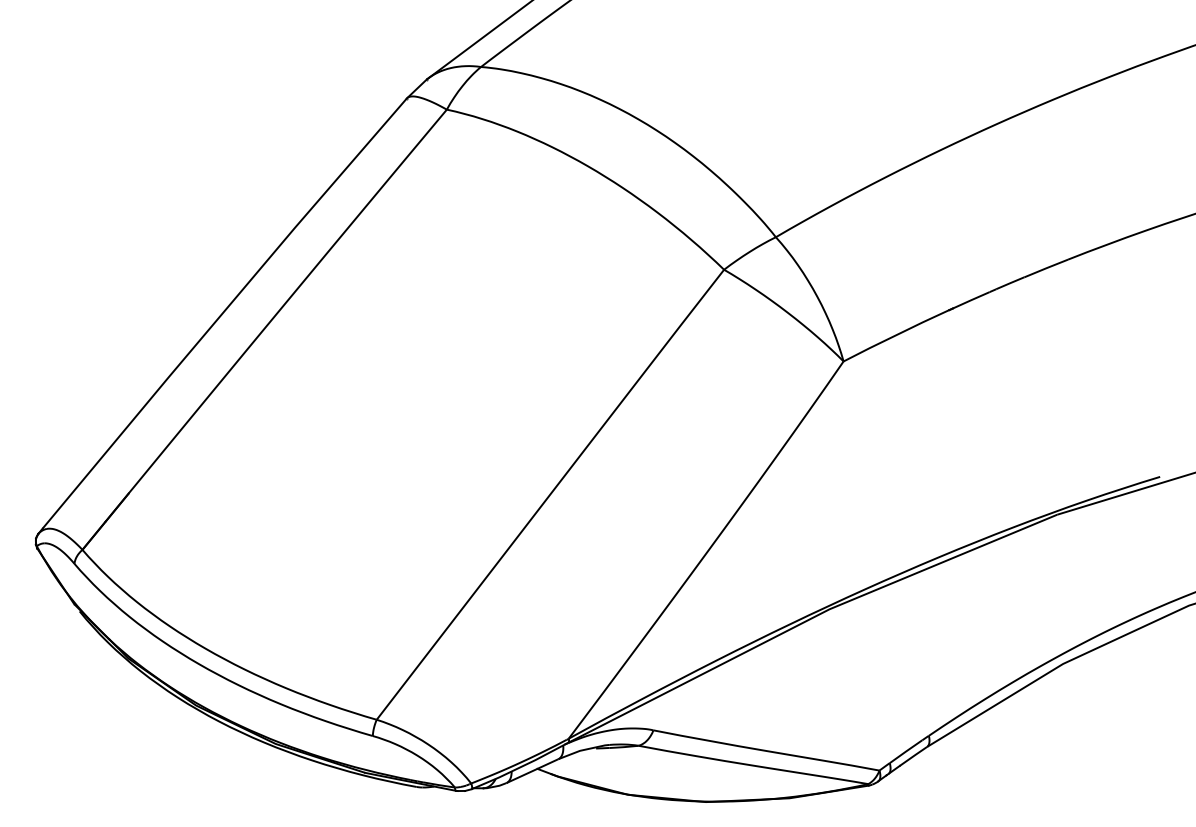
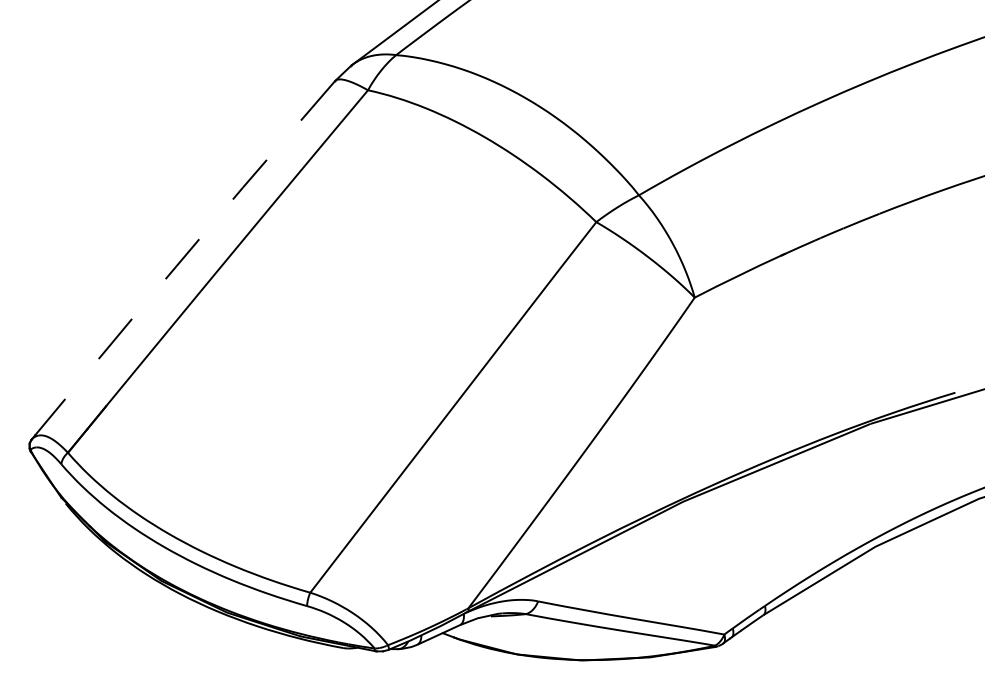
line: (222, 313) -> (183, 258), solid -> dashed

